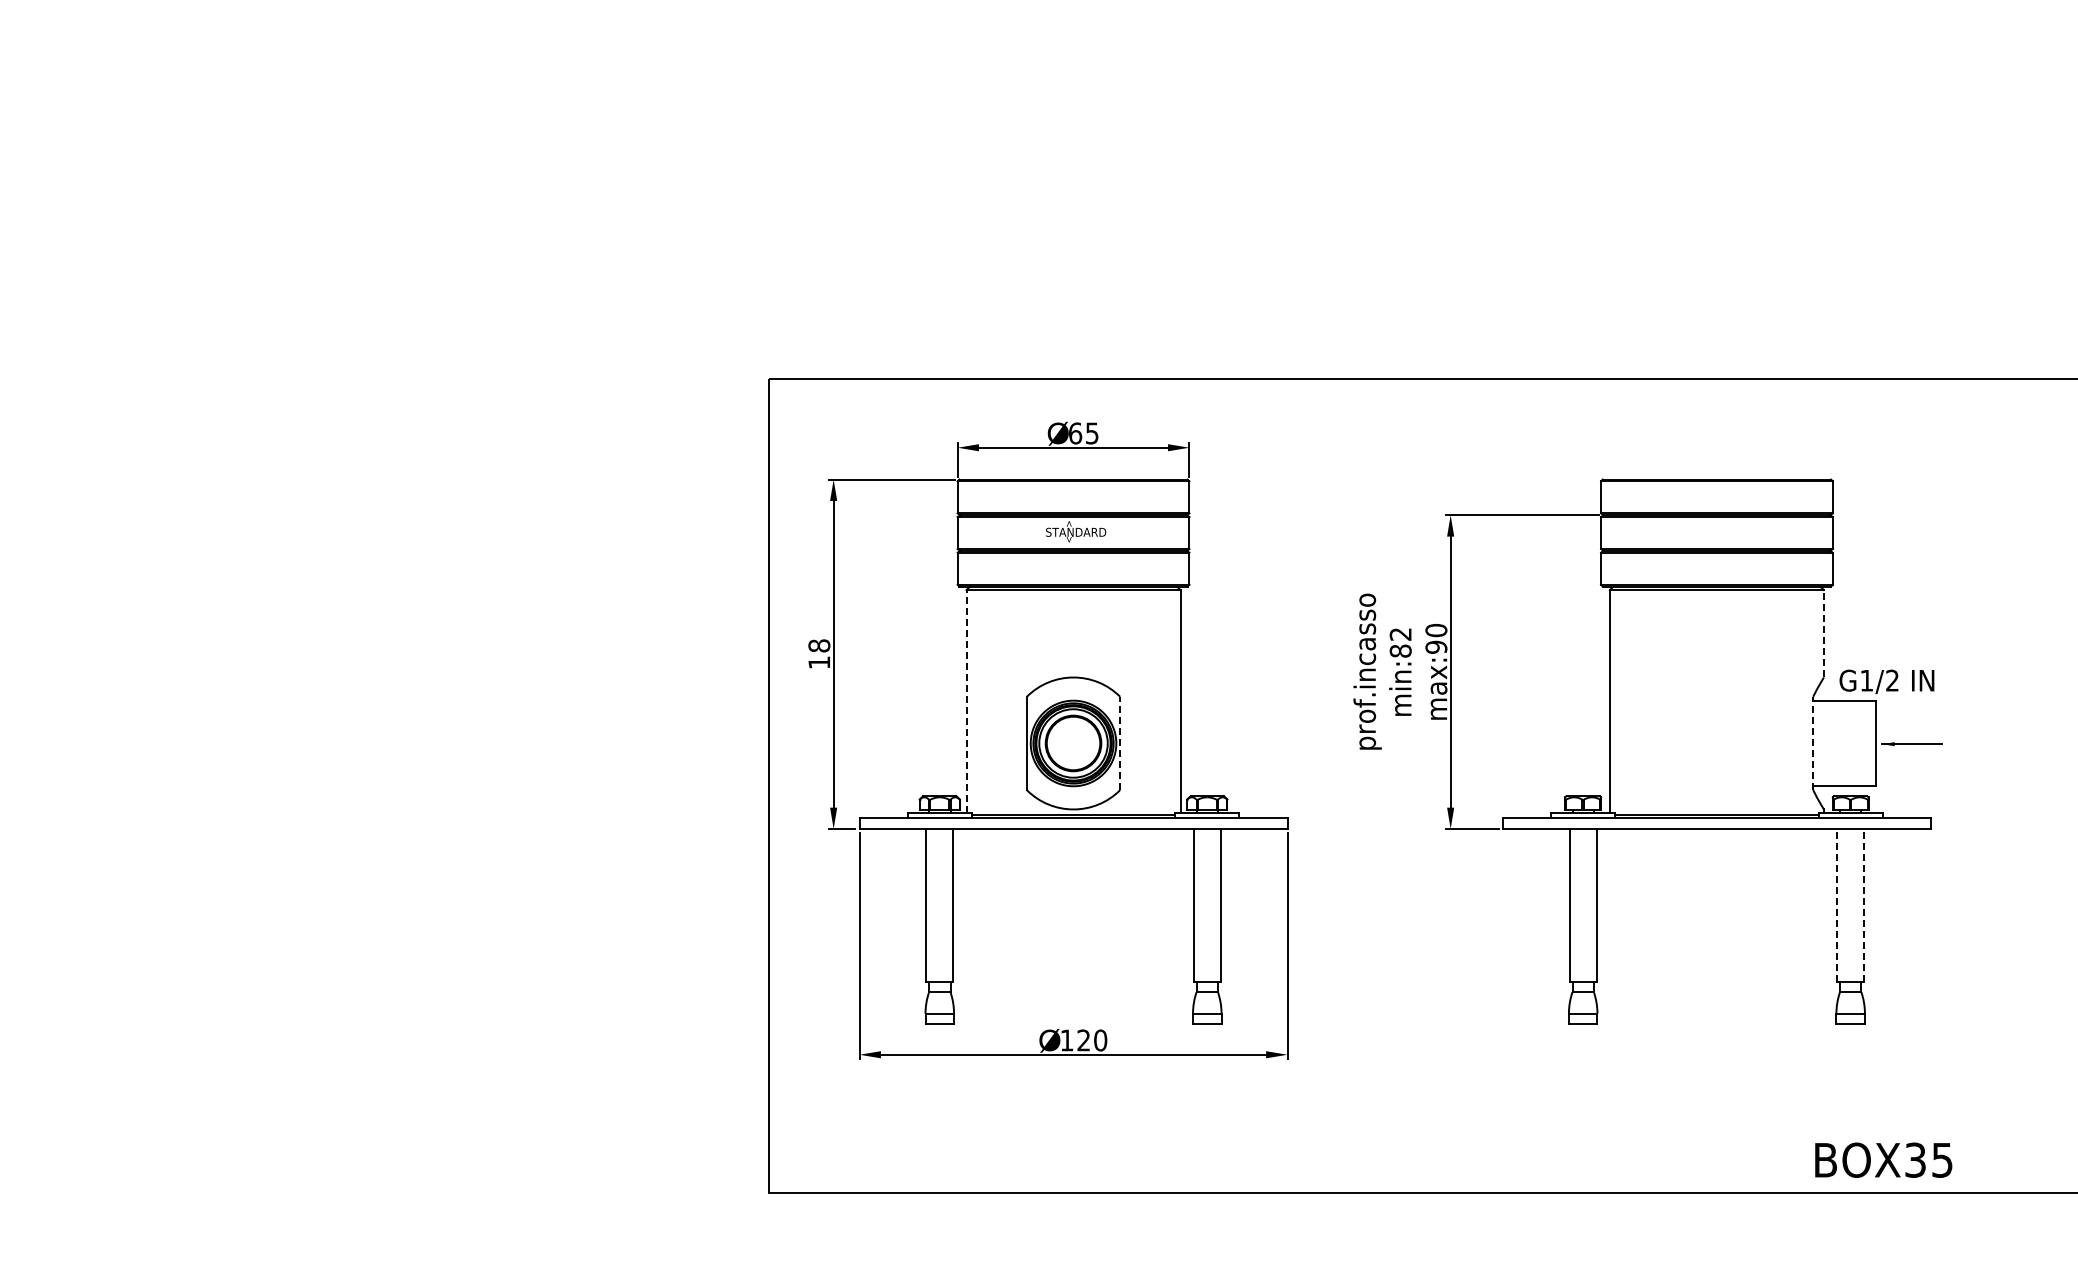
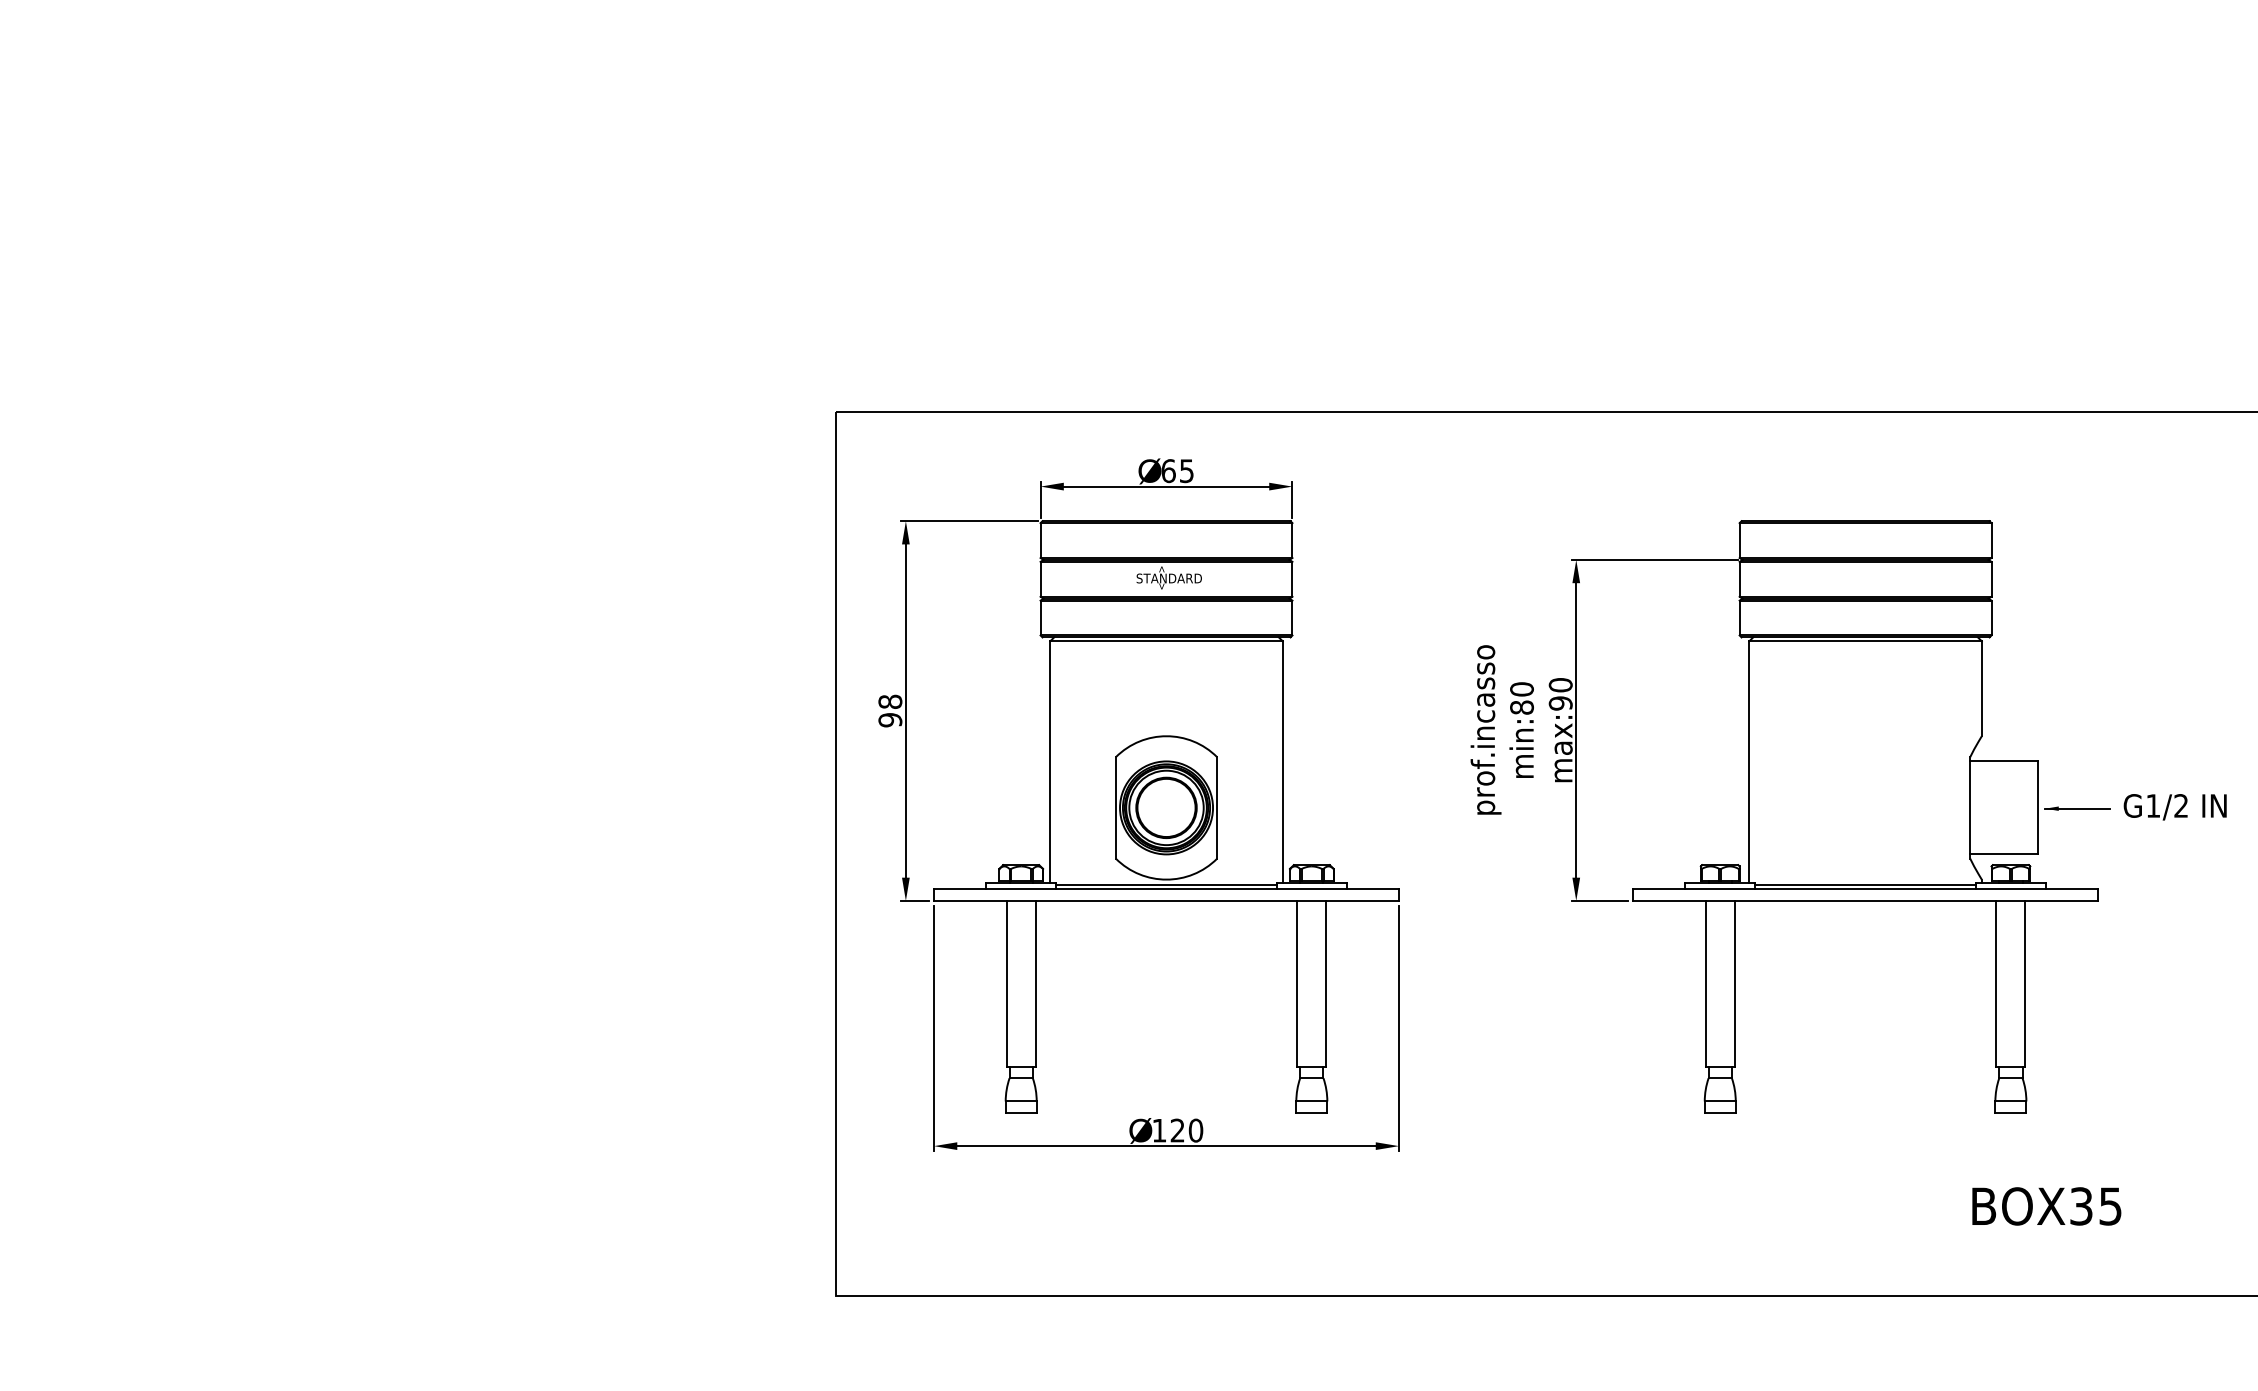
text: (1400, 633) -> (1521, 688), min:82 -> min:80
line: (1823, 633) -> (1981, 688), dashed -> solid
text: (819, 662) -> (890, 719), 18 -> 98
text: (1886, 681) -> (2174, 806), moved
line: (966, 701) -> (1050, 762), dashed -> solid
line: (1120, 743) -> (1217, 807), dashed -> solid
line: (1813, 743) -> (1970, 807), dashed -> solid
line: (1837, 904) -> (1996, 982), dashed -> solid
line: (1864, 904) -> (2025, 982), dashed -> solid
text: (1883, 1159) -> (2046, 1205), moved

